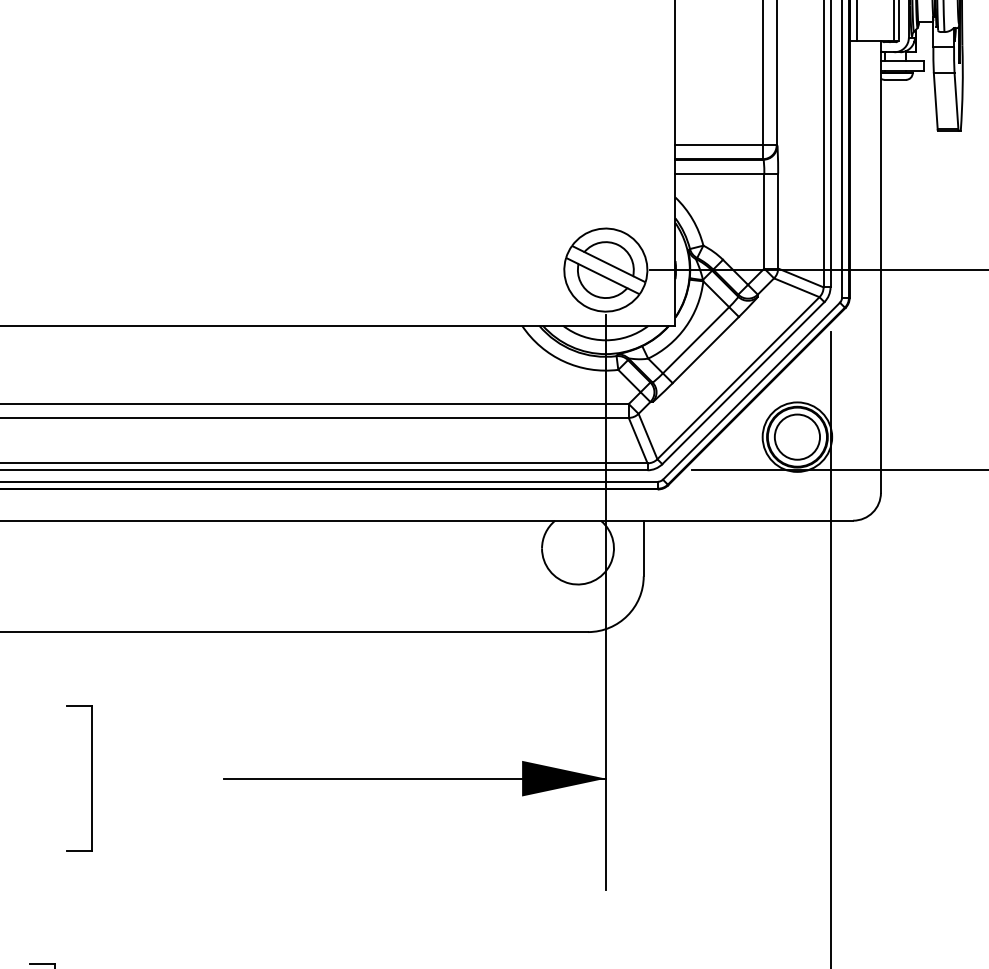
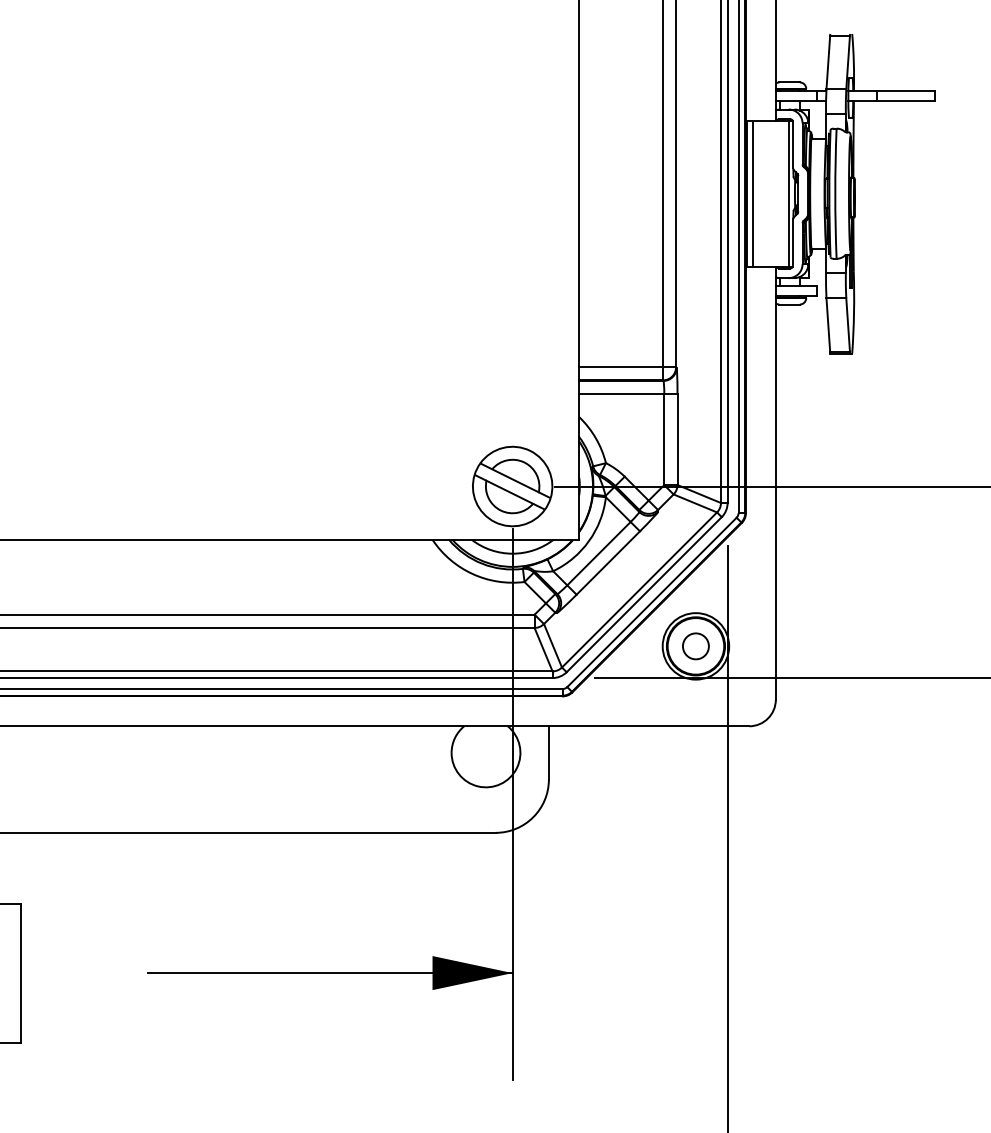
circle: (796, 437) -> (695, 646), size x0.6

